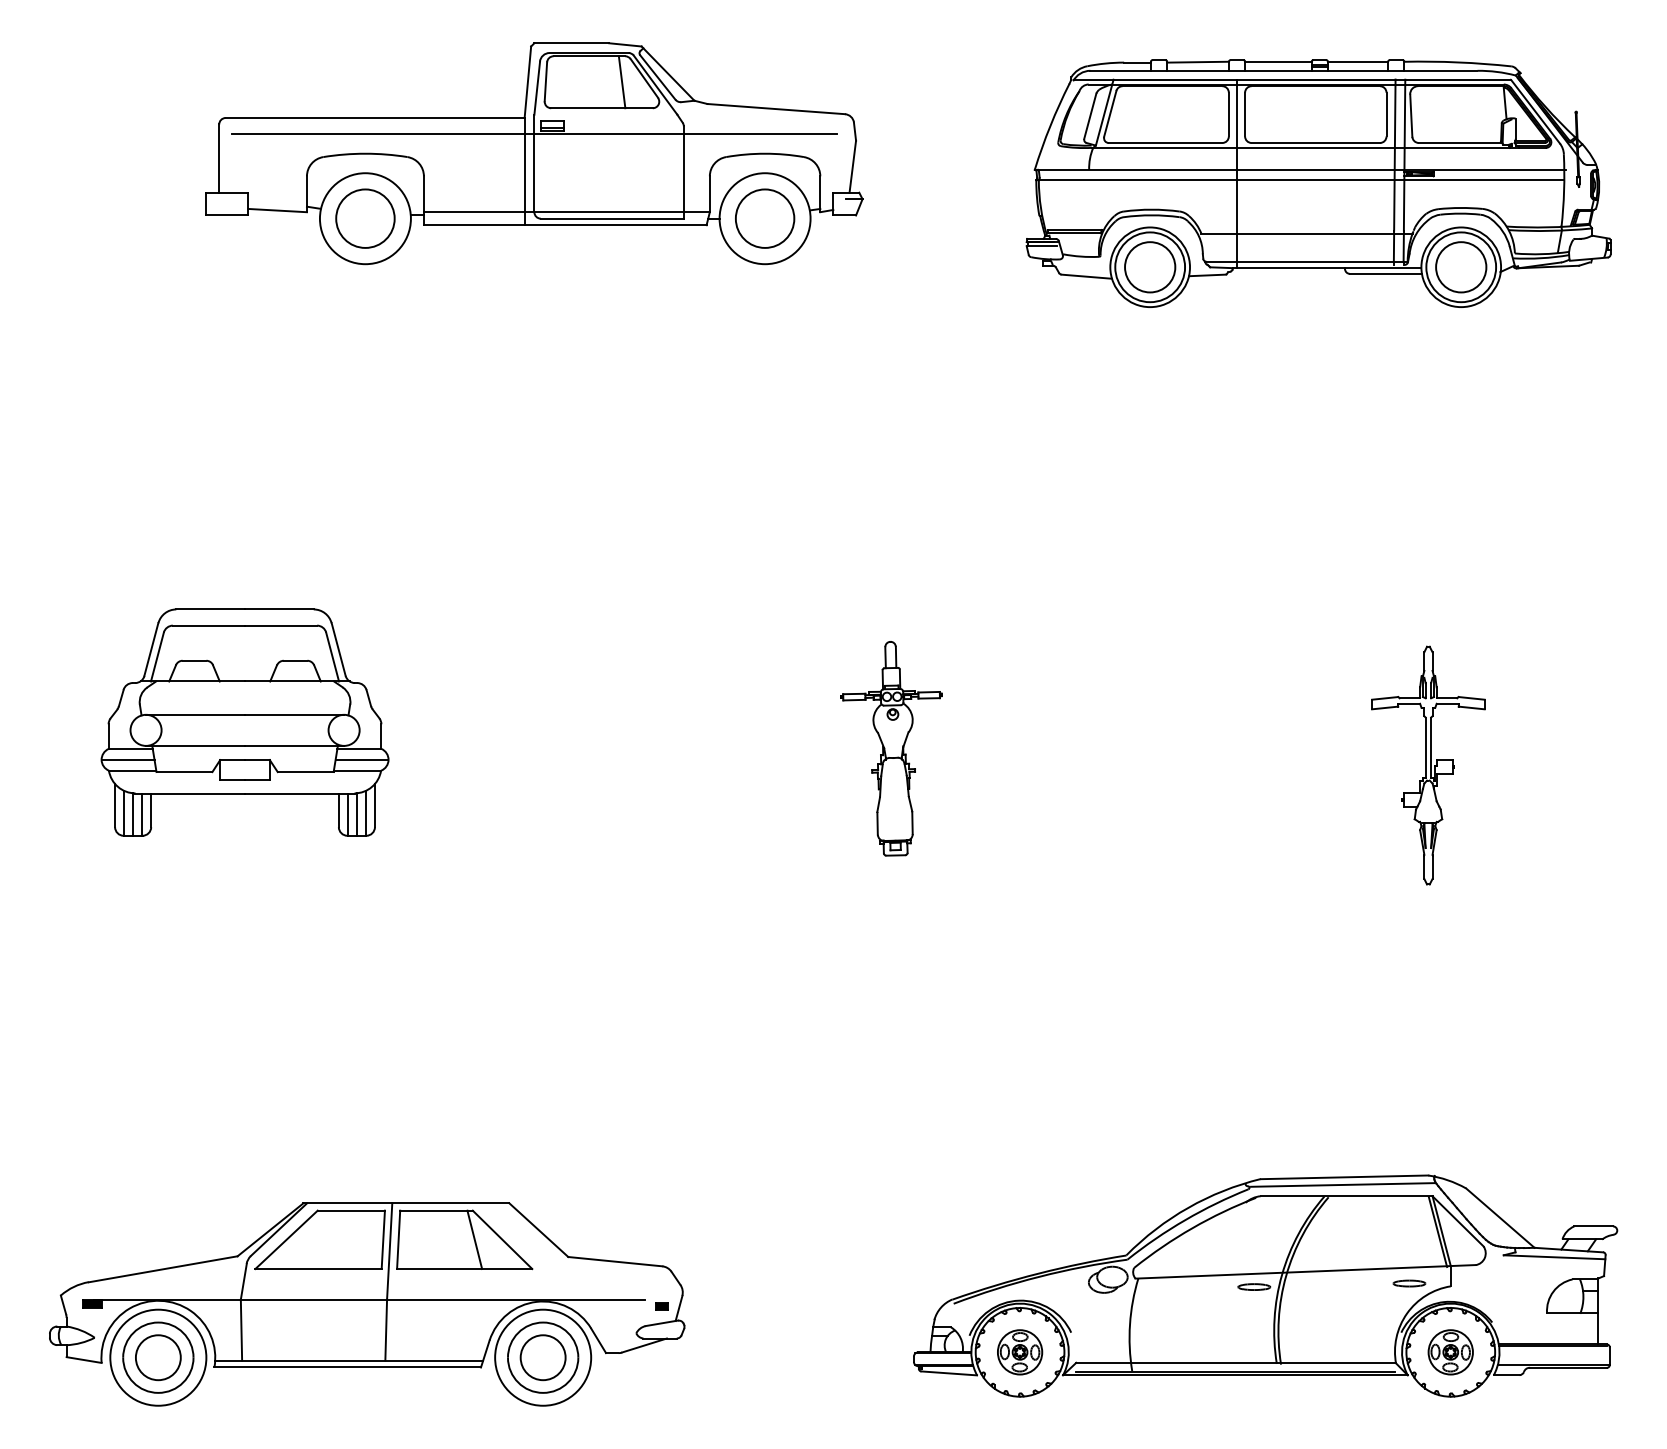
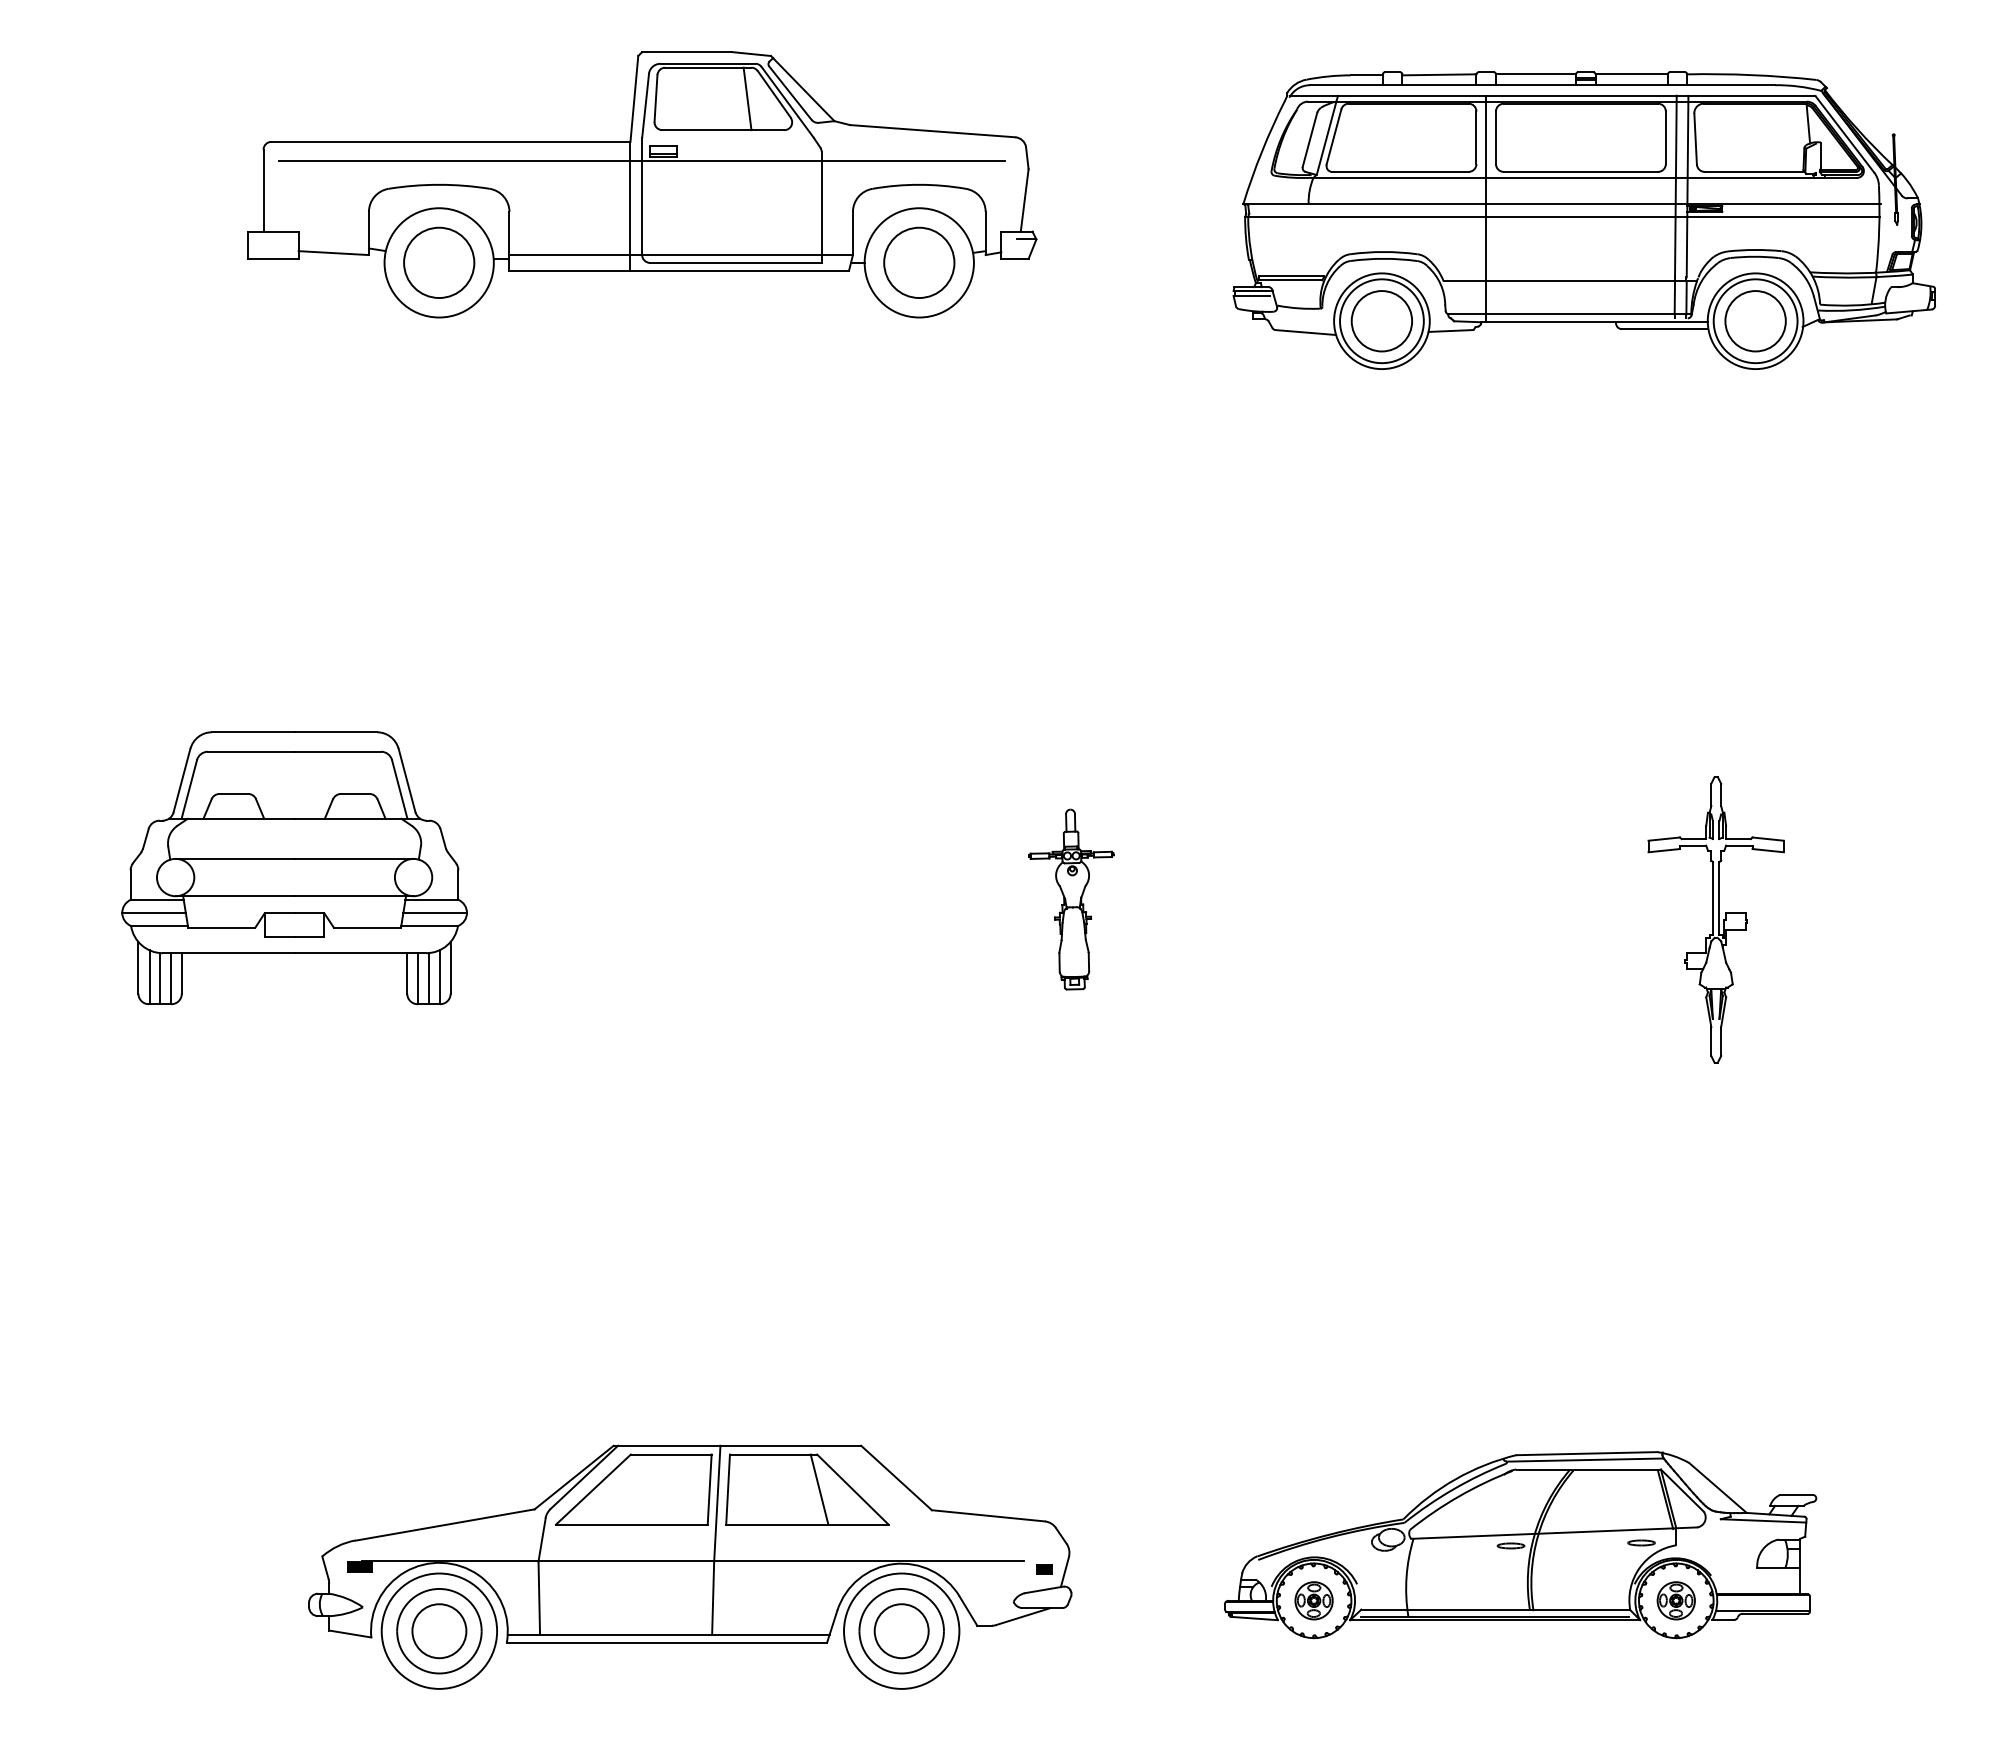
part: (891, 748) -> (1071, 899), size x0.7
part: (1265, 1285) -> (1520, 1544), size x0.7
part: (367, 1303) -> (690, 1566), moved

